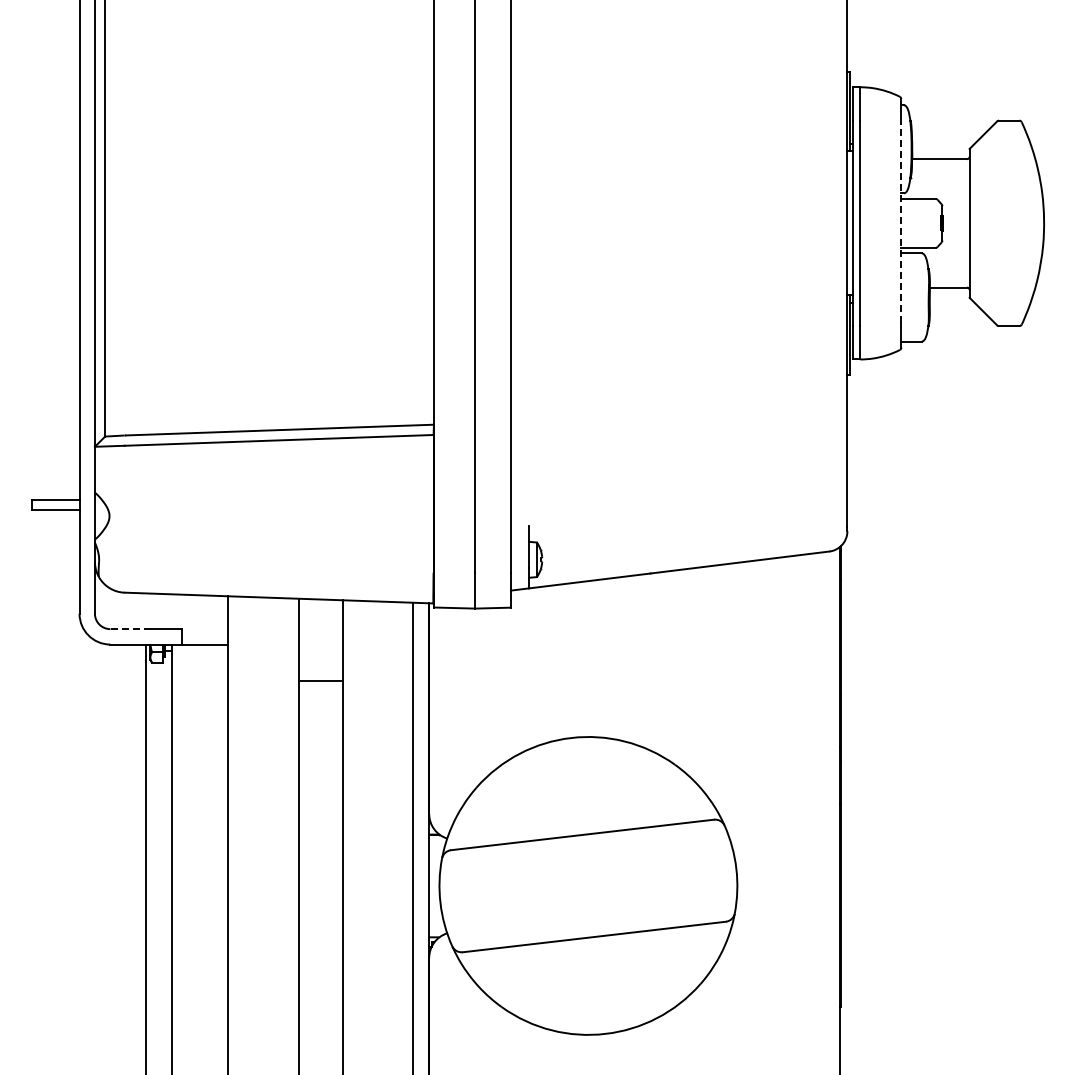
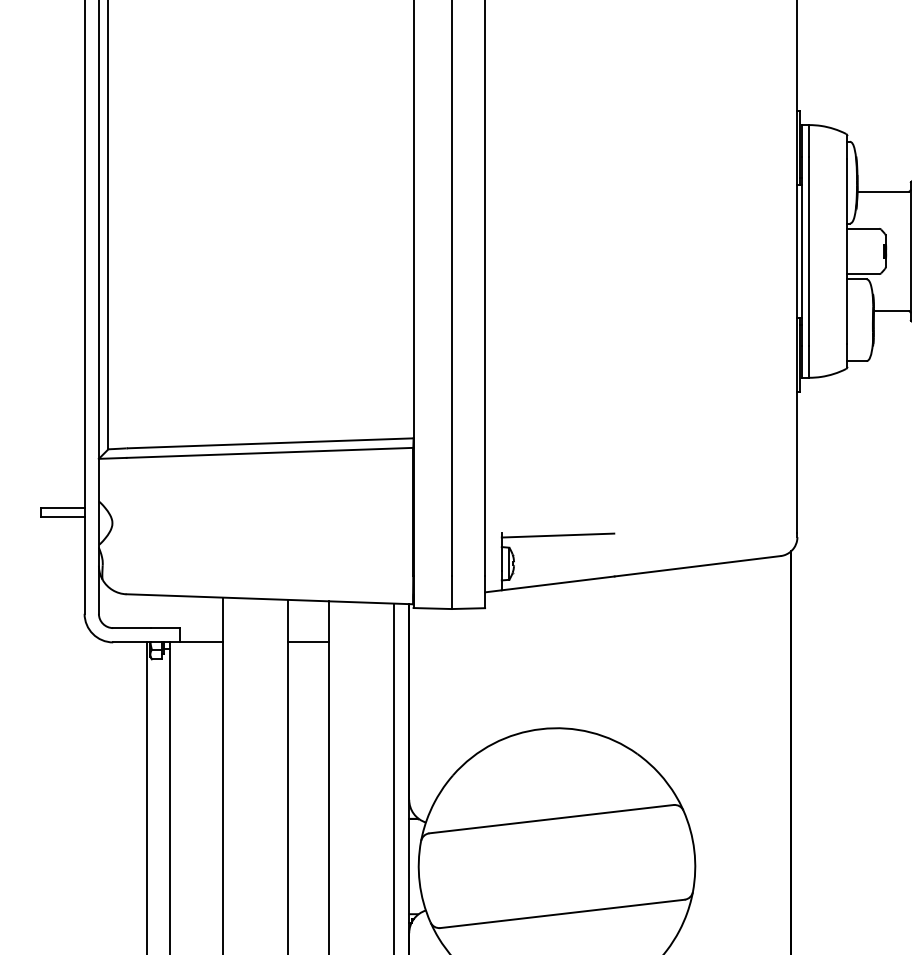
line: (901, 223) -> (847, 251), dashed -> solid
line: (589, 529) -> (558, 535), added
line: (130, 629) -> (131, 628), dashed -> solid
line: (320, 680) -> (308, 642), moved

